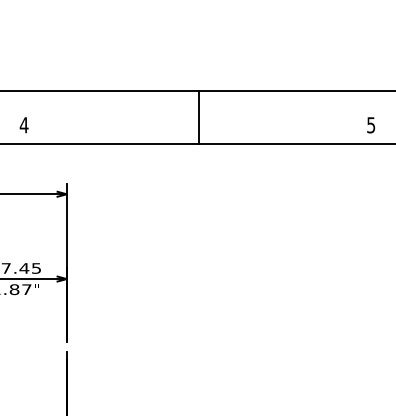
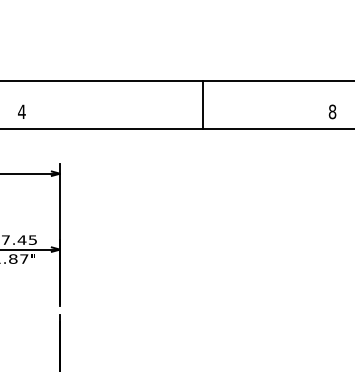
line: (199, 116) -> (203, 104), moved
text: (371, 125) -> (332, 112), 5 -> 8

